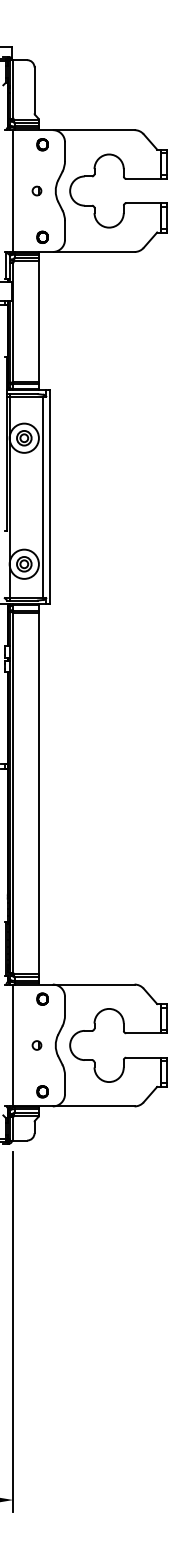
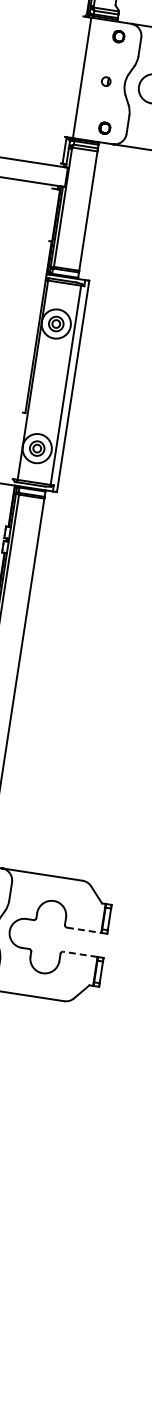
line: (144, 1033) -> (85, 930), solid -> dashed
line: (143, 1057) -> (80, 954), solid -> dashed

